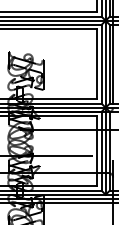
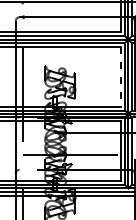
line: (96, 63) -> (120, 76), solid -> dashed

